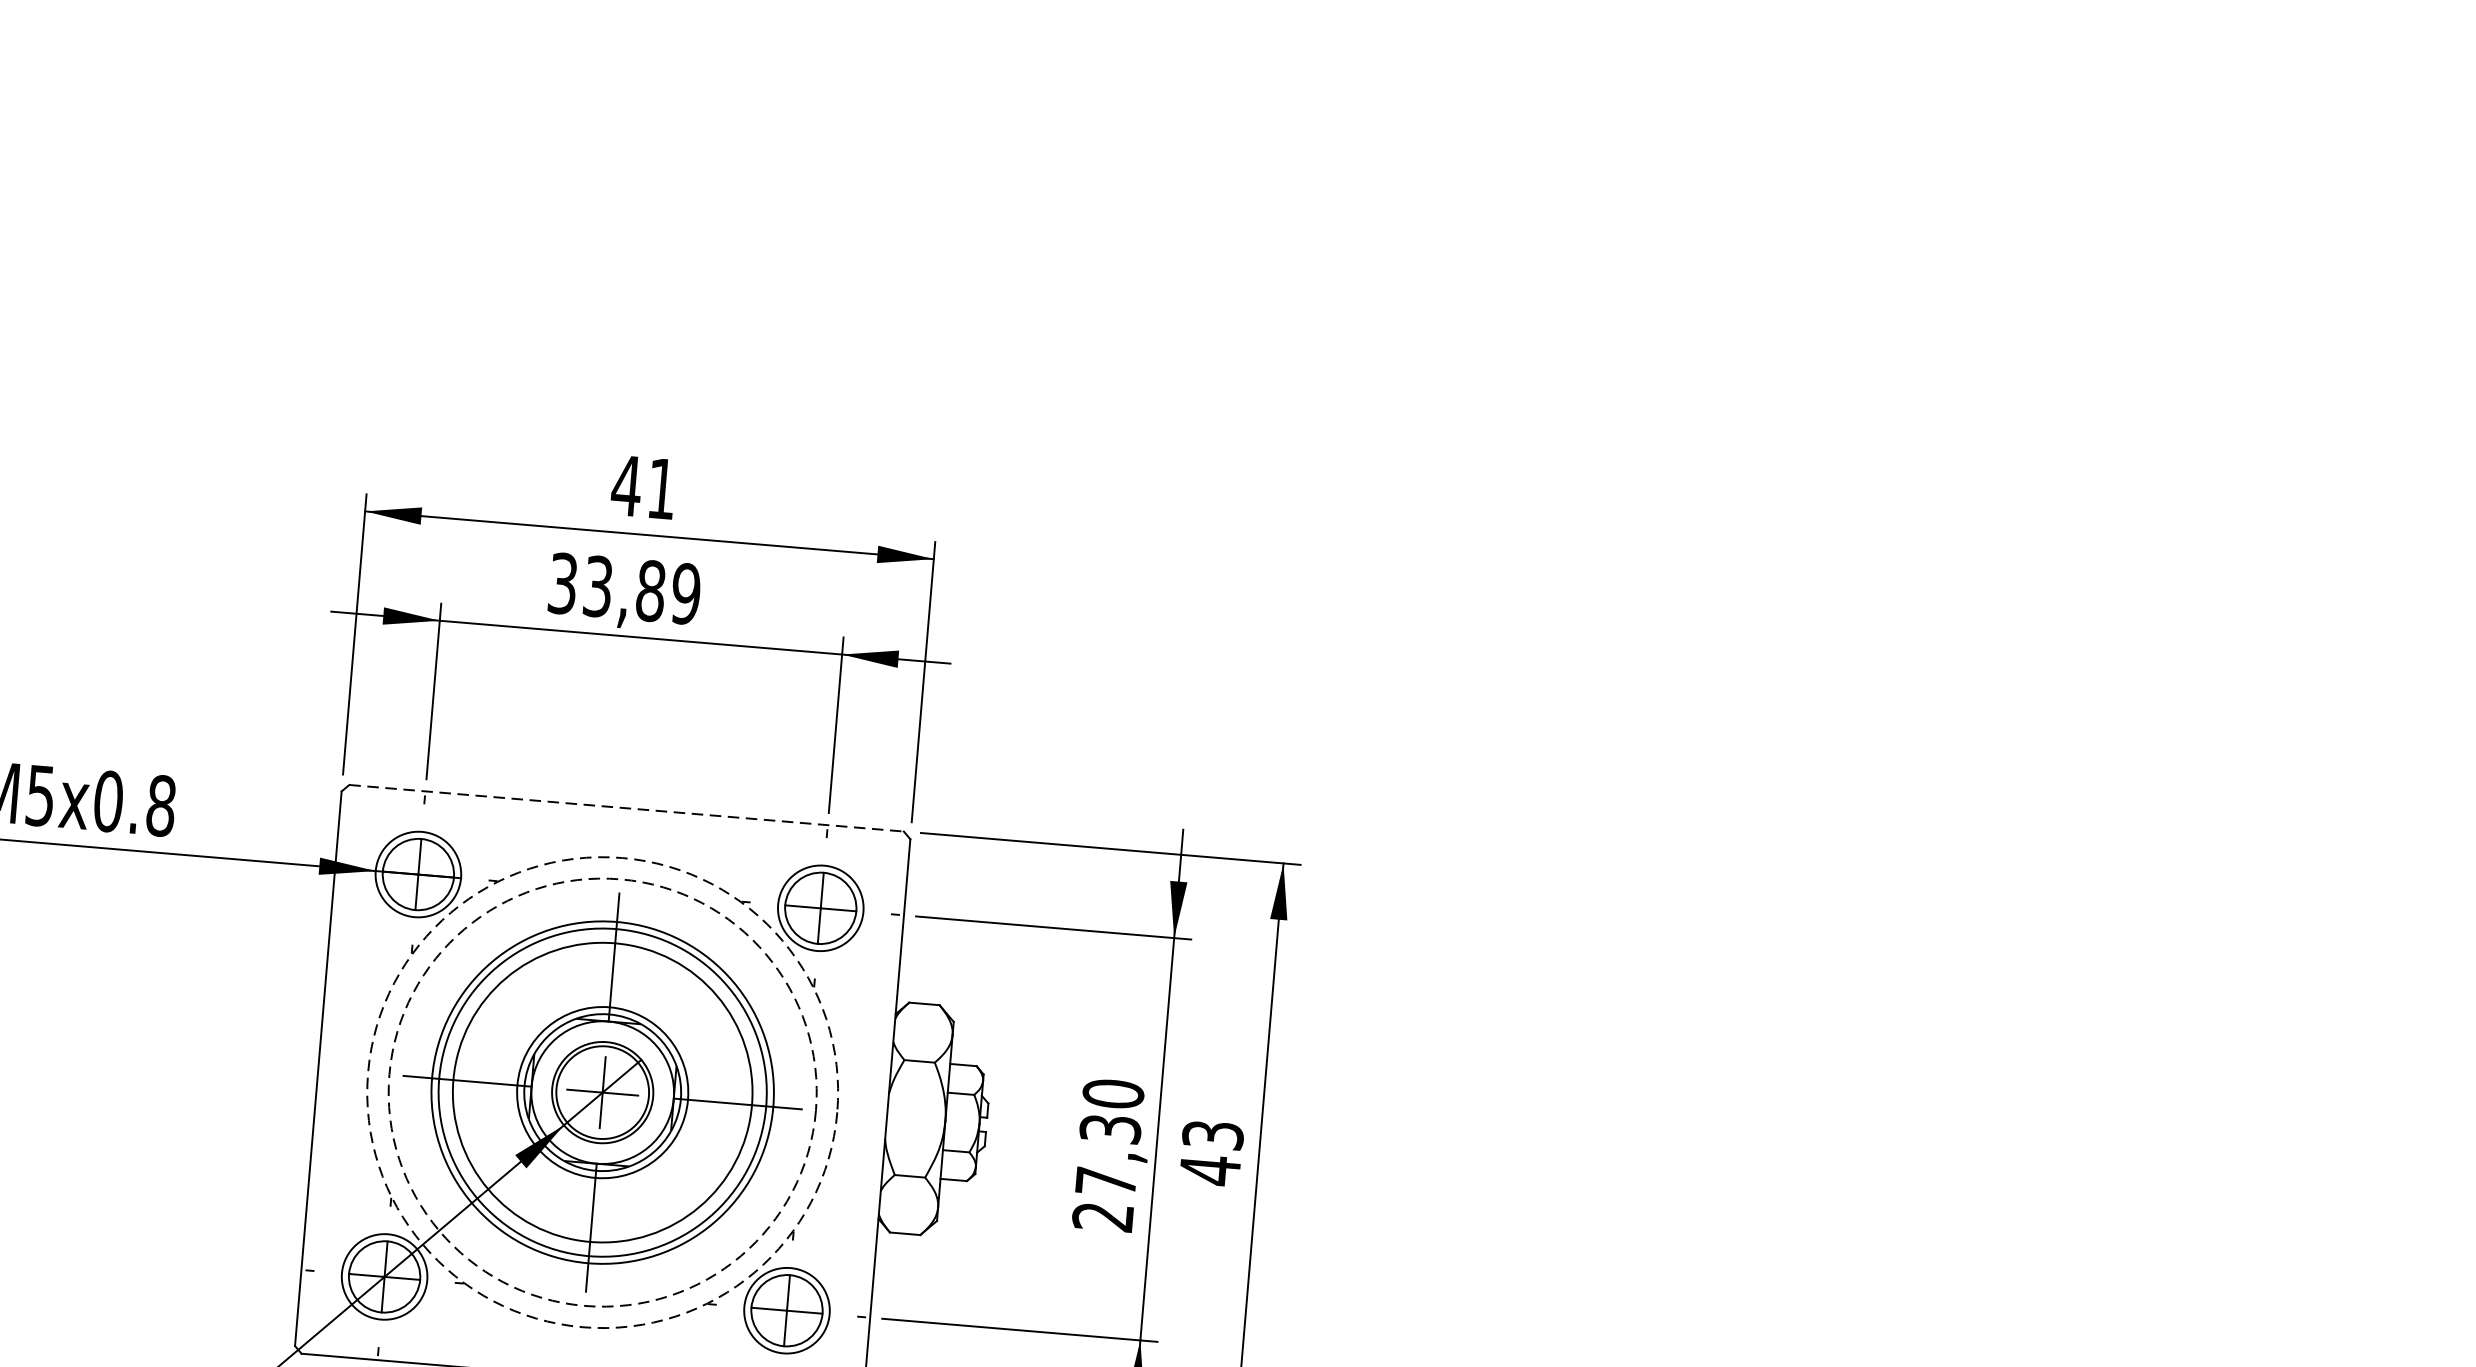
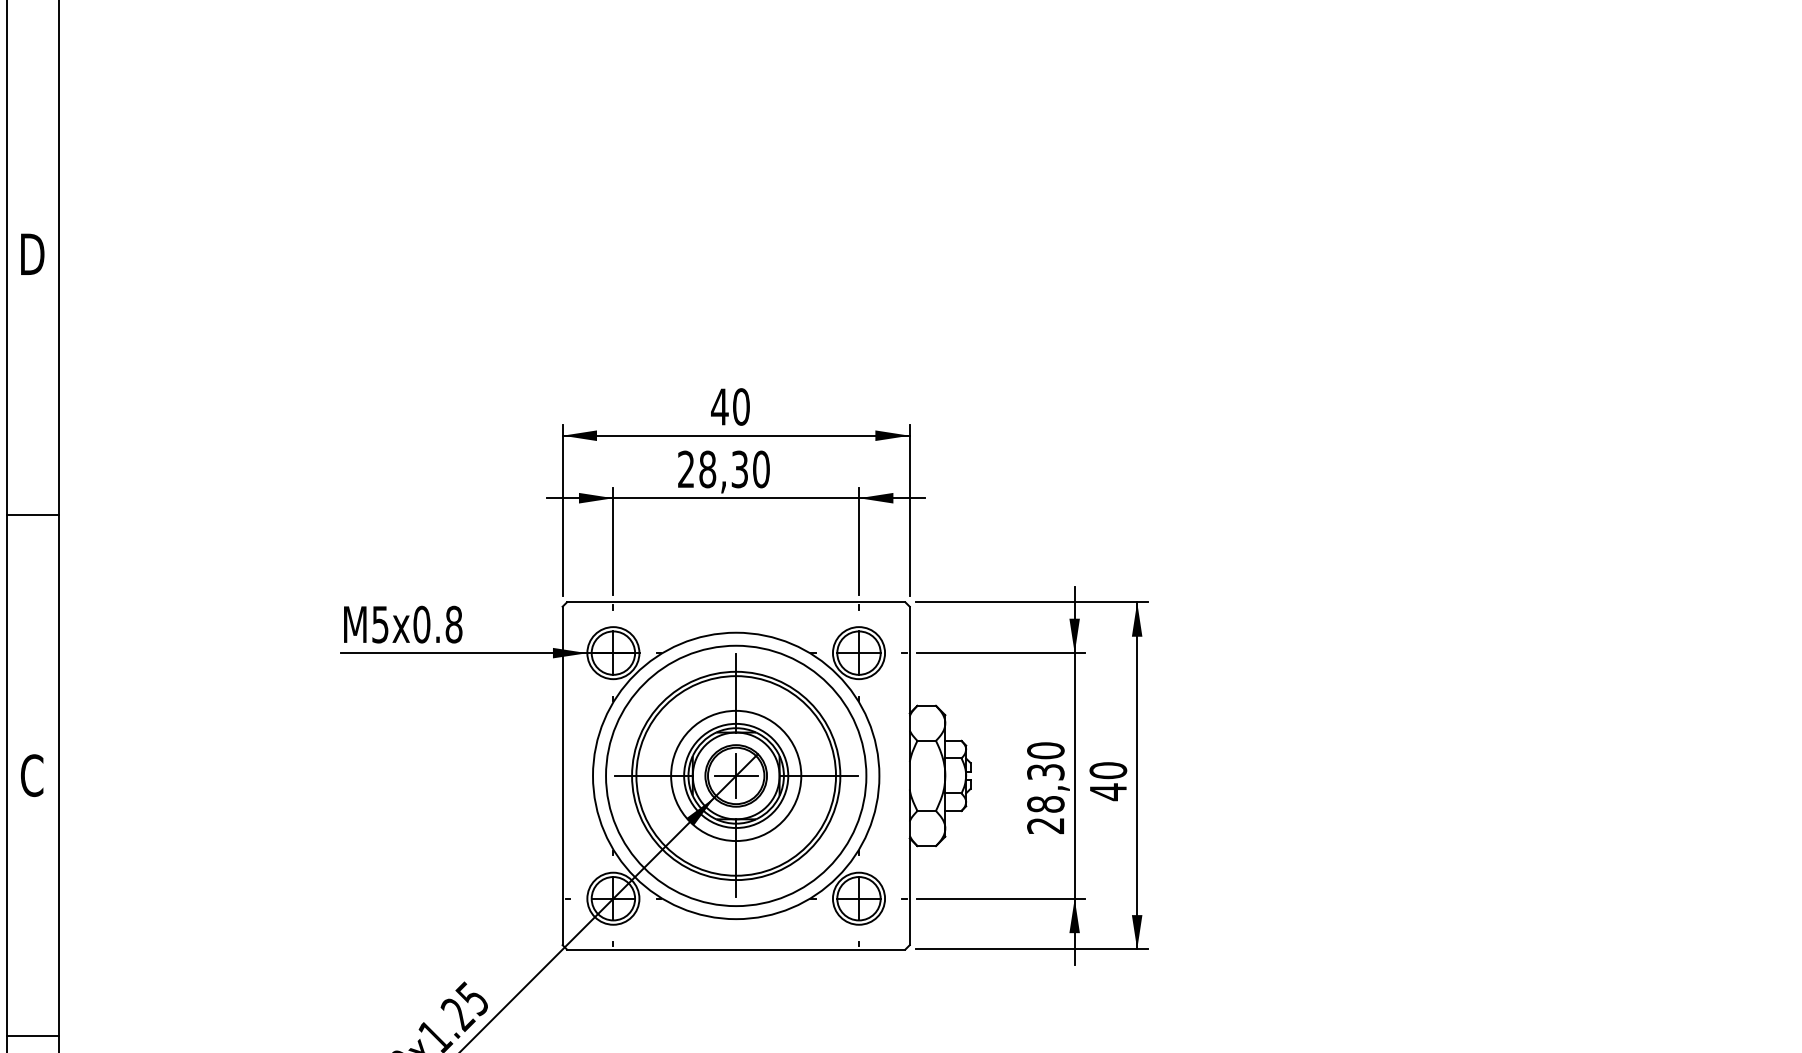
text: (662, 488) -> (741, 406), 41 -> 40
text: (624, 588) -> (723, 469), 33,89 -> 28,30
line: (627, 808) -> (736, 602), dashed -> solid
circle: (603, 1091) -> (736, 775), dashed -> solid
circle: (603, 1091) -> (736, 775), dashed -> solid
circle: (603, 1091) -> (736, 775), size x0.71
text: (1213, 1134) -> (1108, 770), 43 -> 40
text: (1105, 1181) -> (1045, 804), 27,30 -> 28,30

